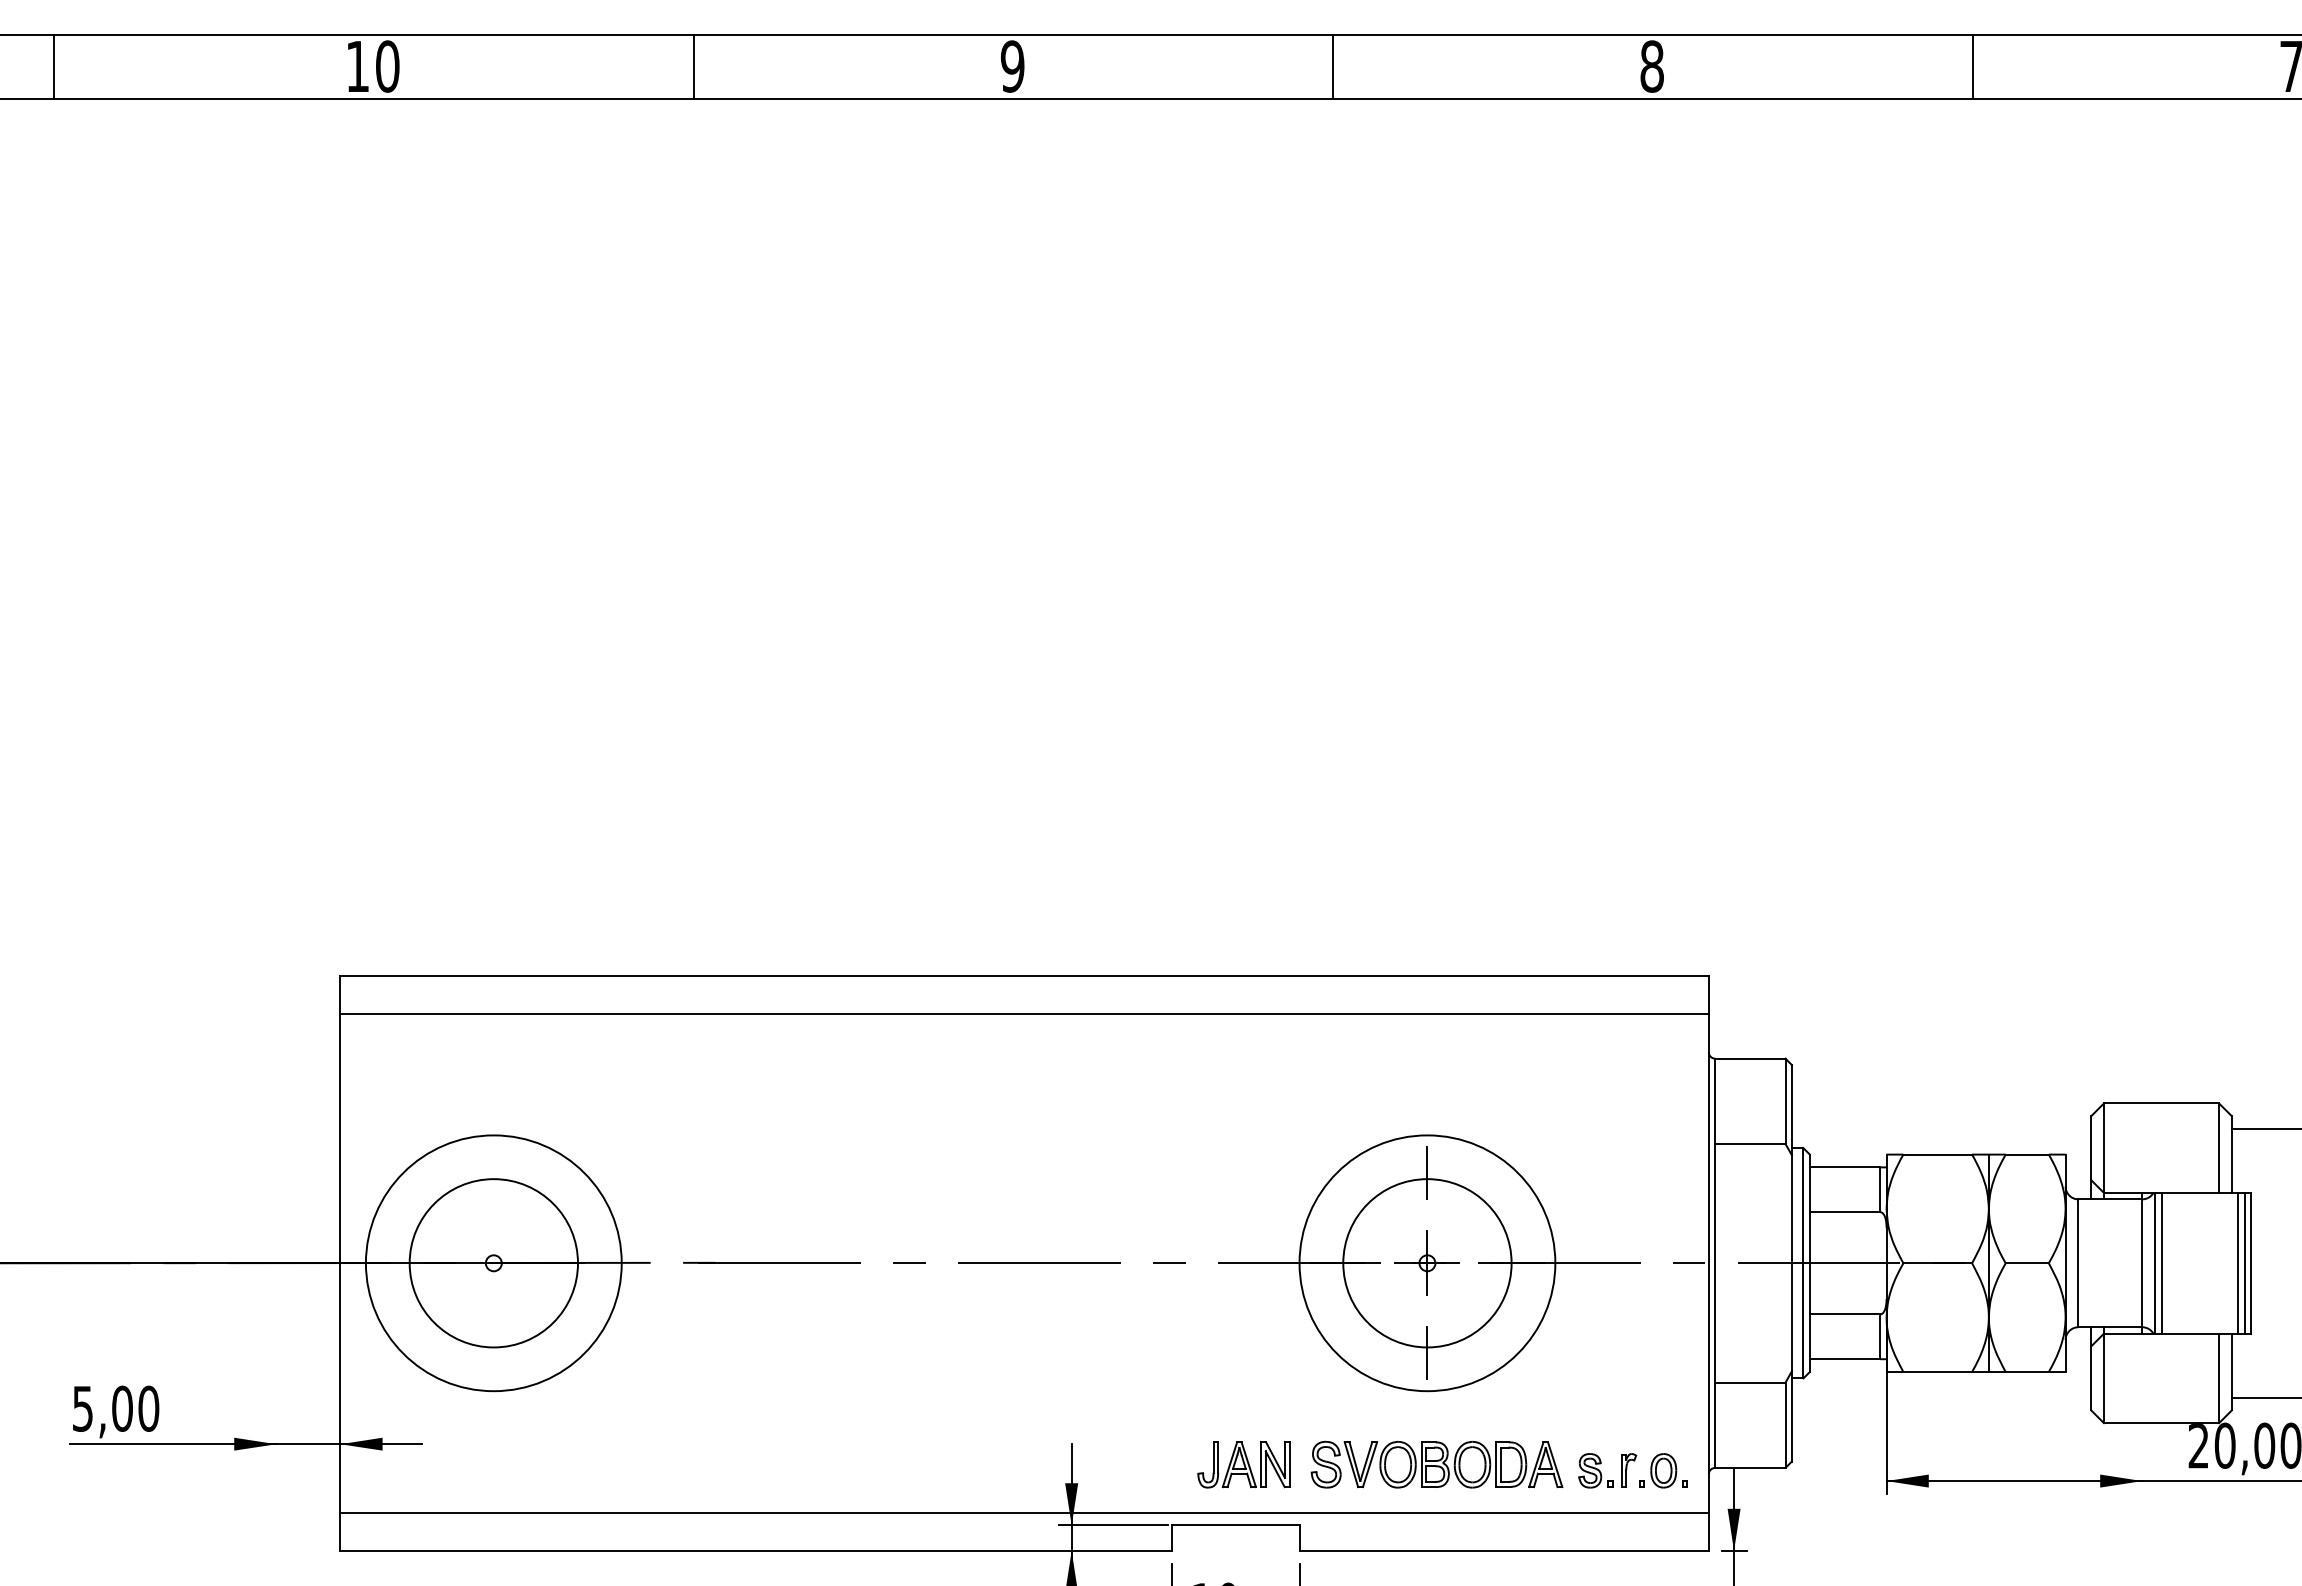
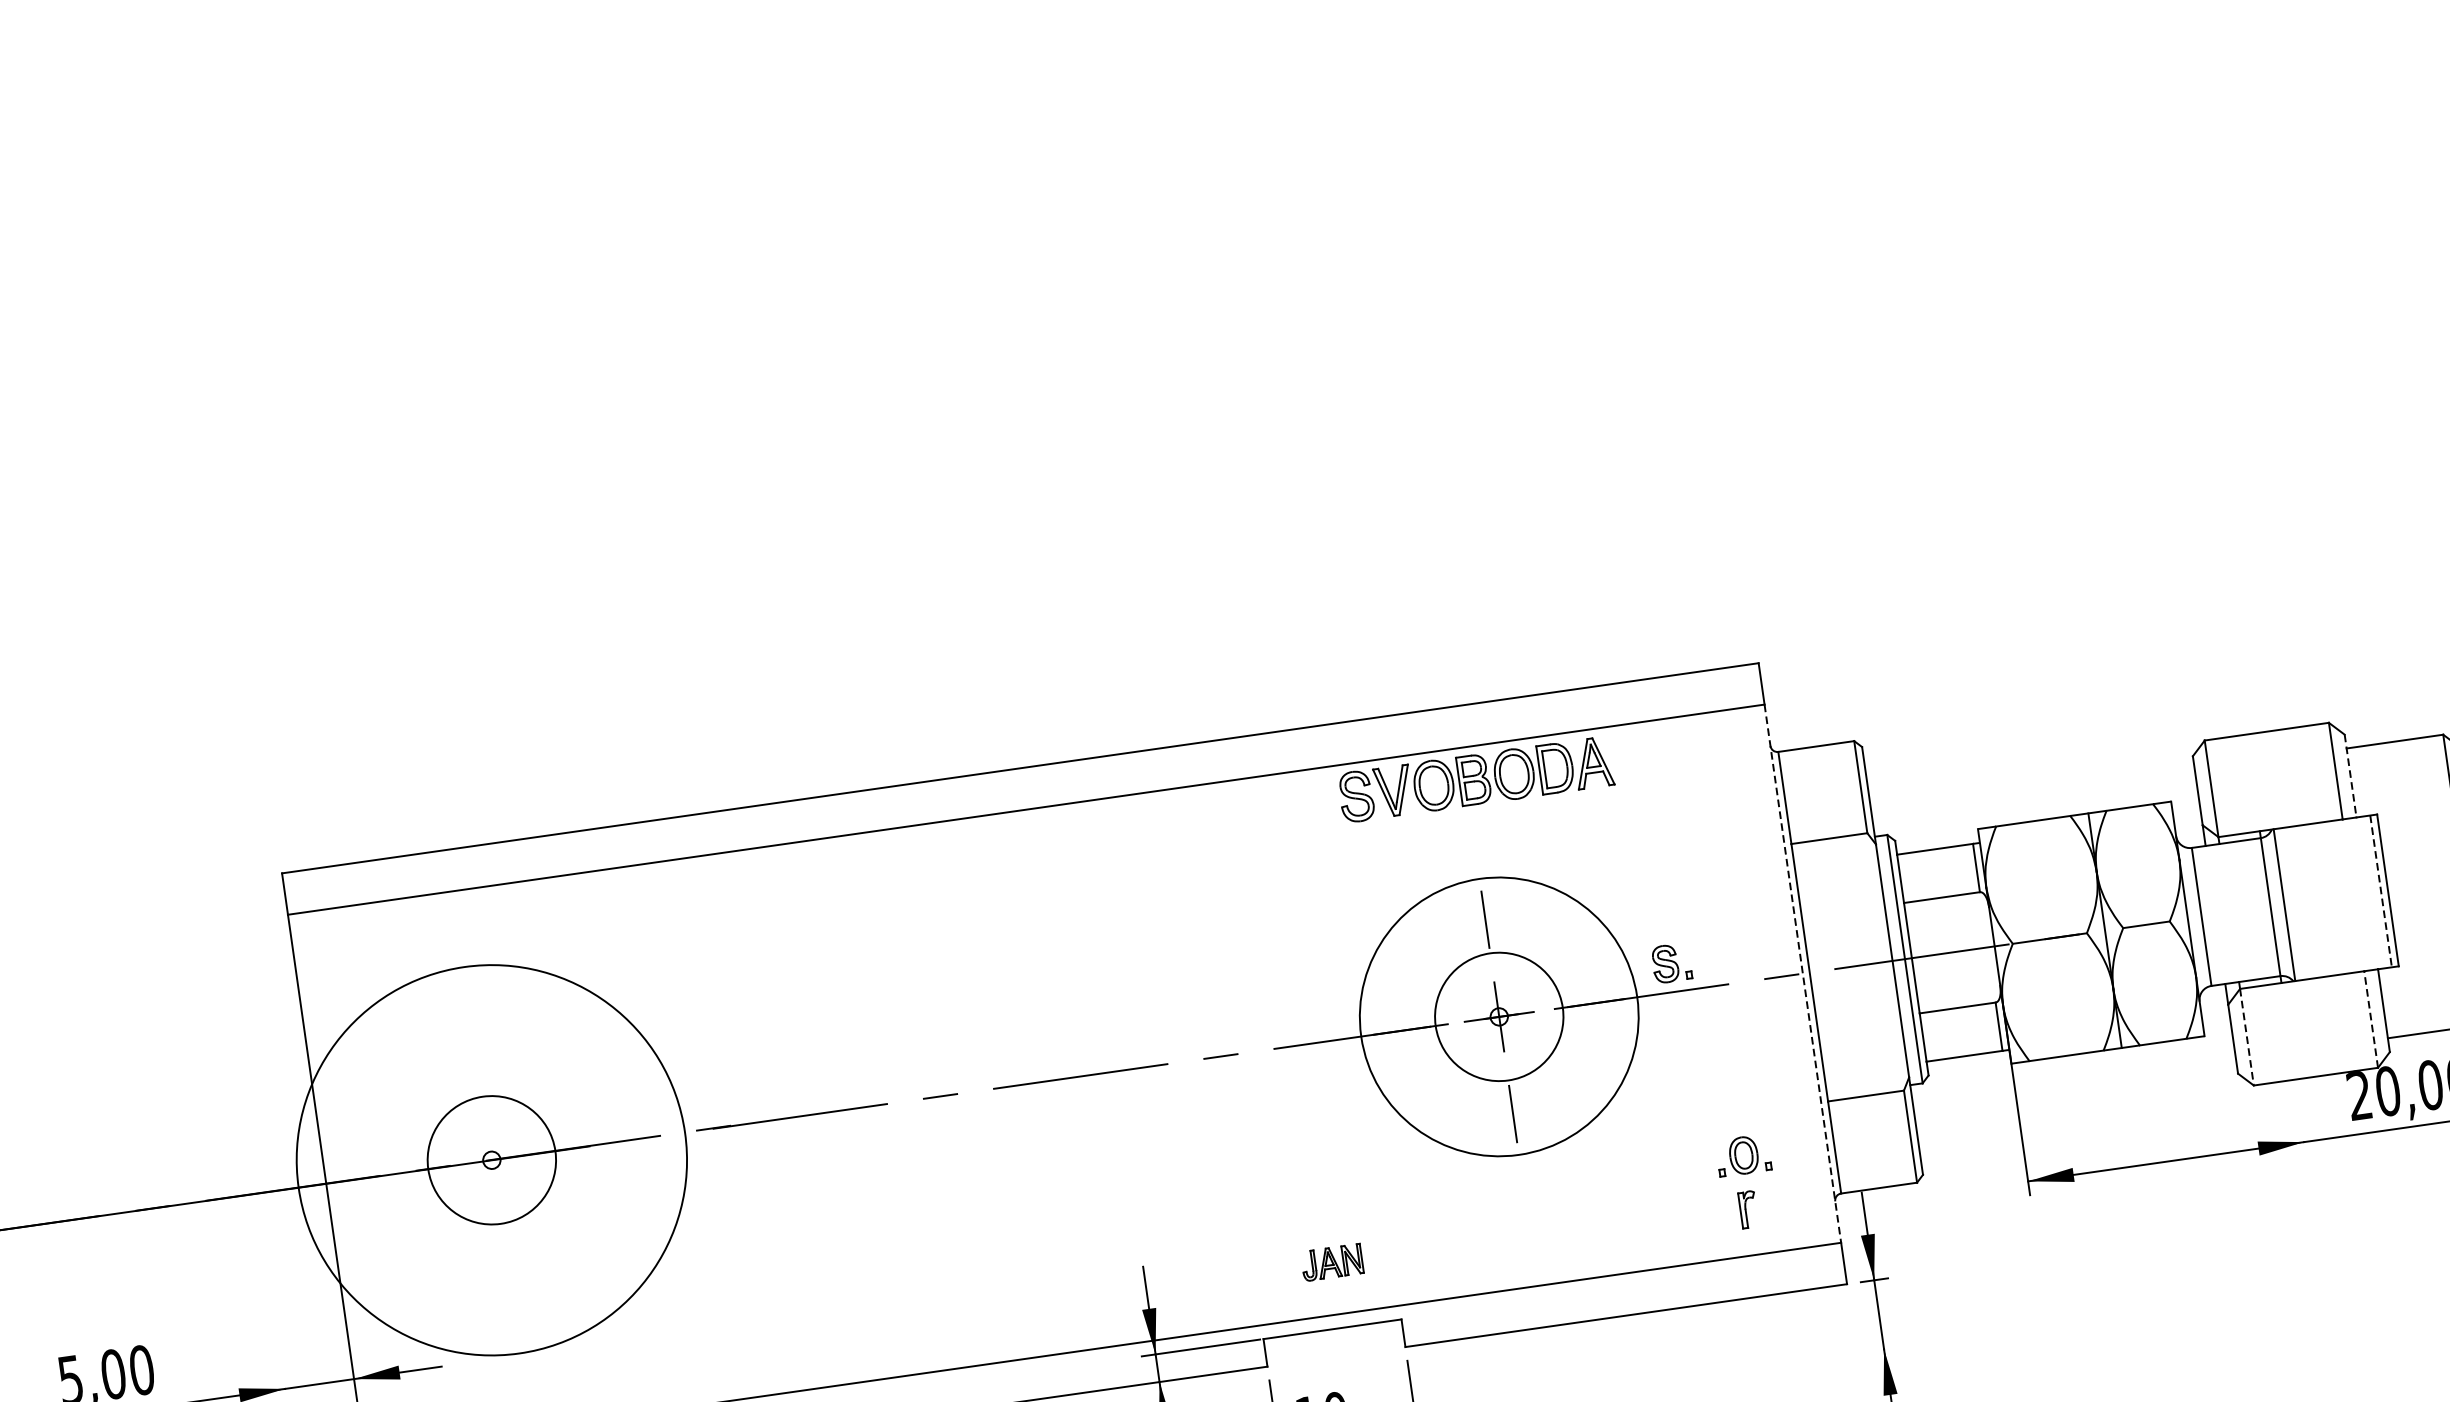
line: (2231, 1155) -> (2350, 777), solid -> dashed
line: (2161, 1262) -> (2291, 903), removed
line: (2238, 1262) -> (2374, 891), removed
circle: (493, 1263) -> (491, 1160), size x0.7
circle: (493, 1263) -> (491, 1160), size x1.4
circle: (1427, 1263) -> (1499, 1017), size x0.7
line: (1708, 1263) -> (1802, 973), solid -> dashed
line: (2244, 1263) -> (2380, 891), solid -> dashed
line: (2104, 1378) -> (2247, 1037), solid -> dashed
line: (2219, 1378) -> (2371, 1019), solid -> dashed
part: (1243, 1464) -> (1331, 1262), size x0.6
part: (1436, 1464) -> (1475, 779), moved
part: (1595, 1470) -> (1671, 962), moved
part: (1663, 1470) -> (1743, 1155), moved

